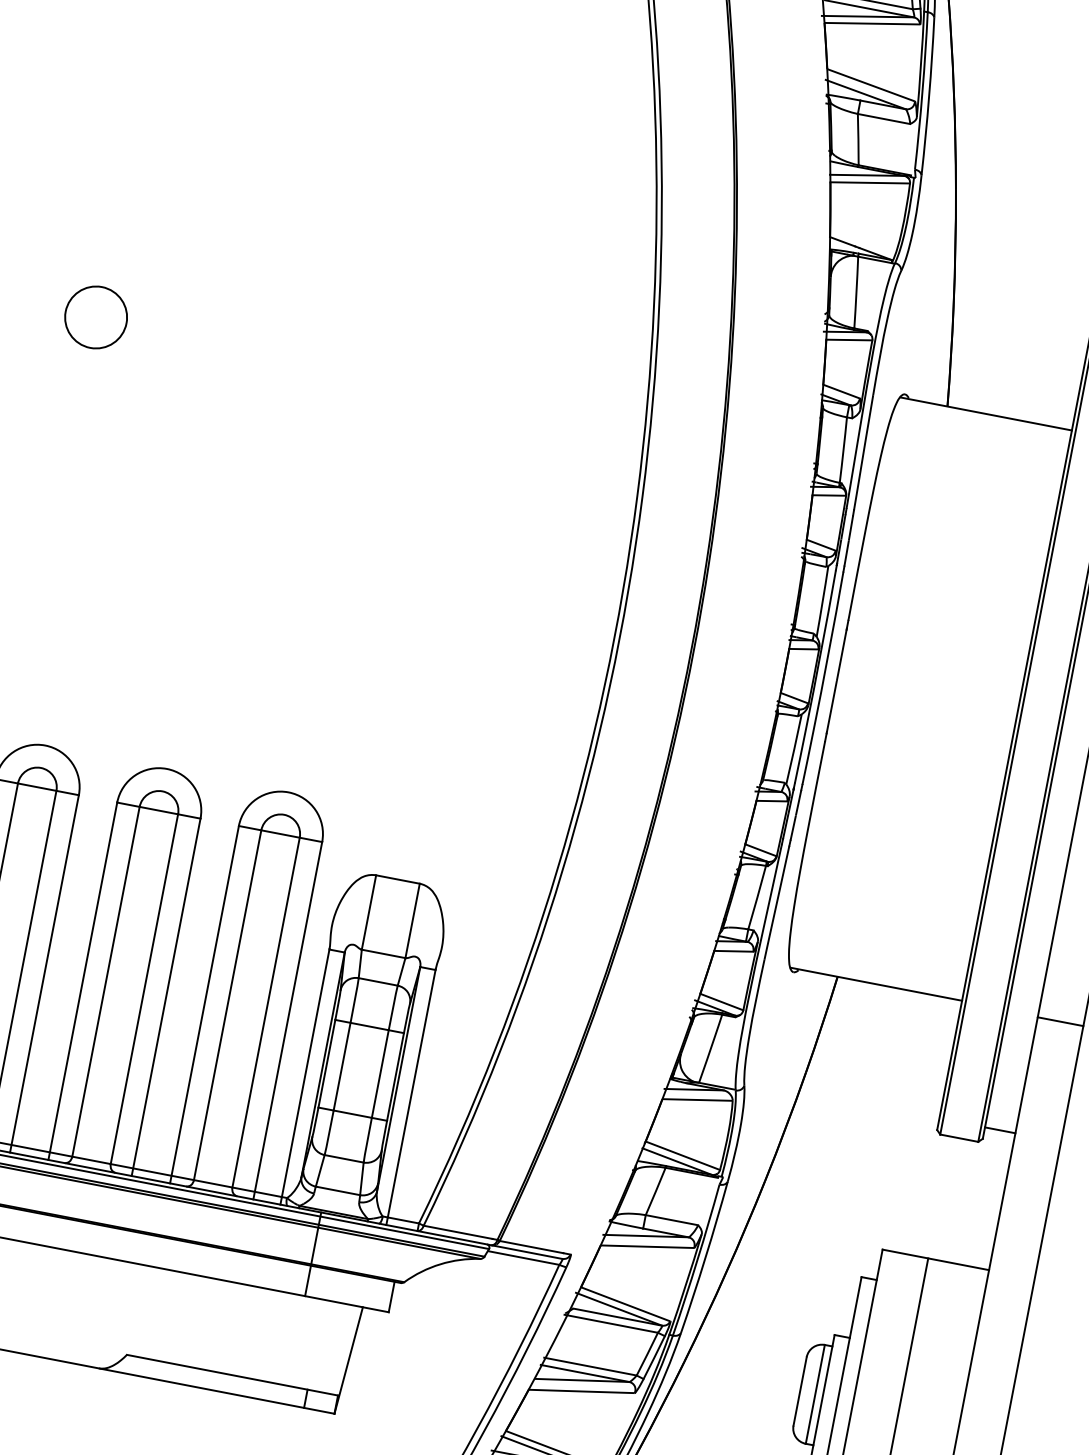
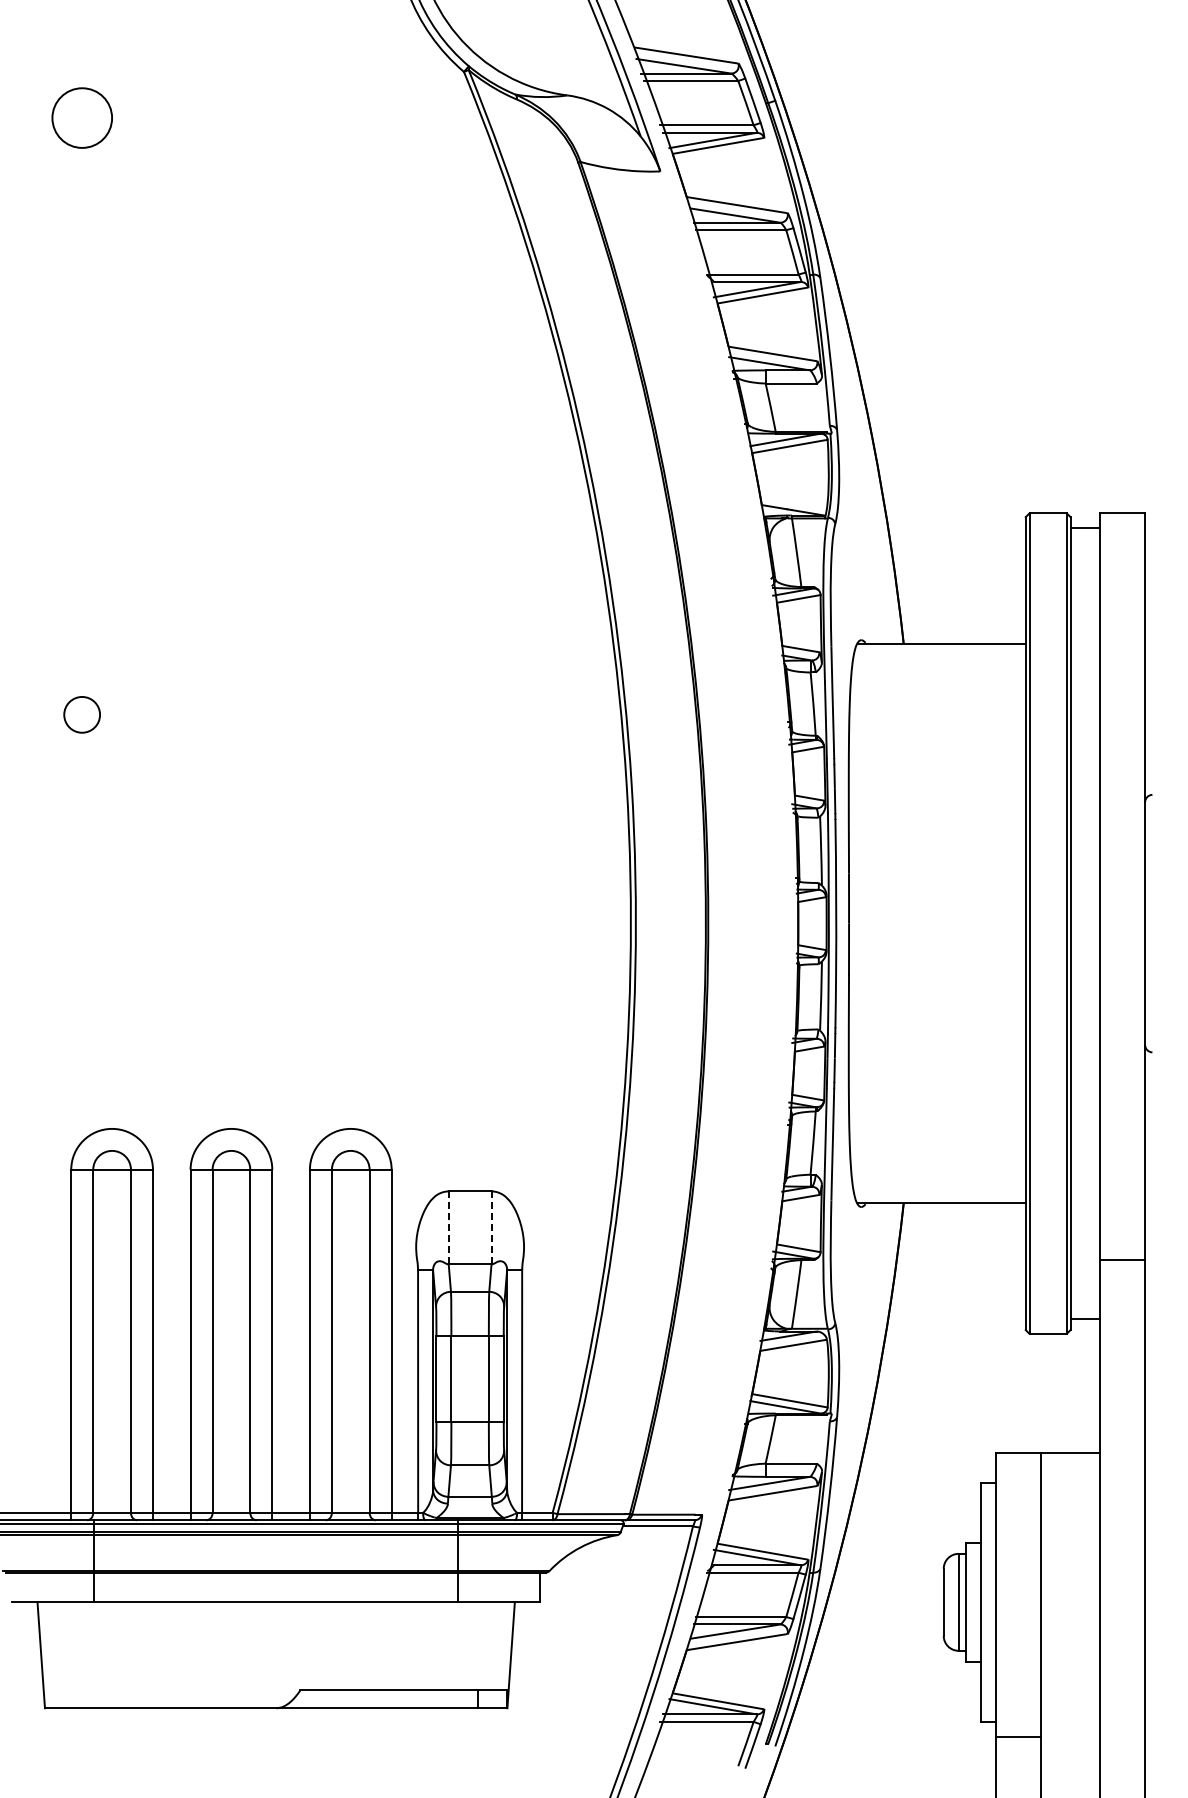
circle: (95, 317) -> (81, 714), size x0.6
line: (368, 912) -> (448, 1227), solid -> dashed
line: (412, 920) -> (491, 1227), solid -> dashed
line: (1060, 1021) -> (1122, 1260), moved

